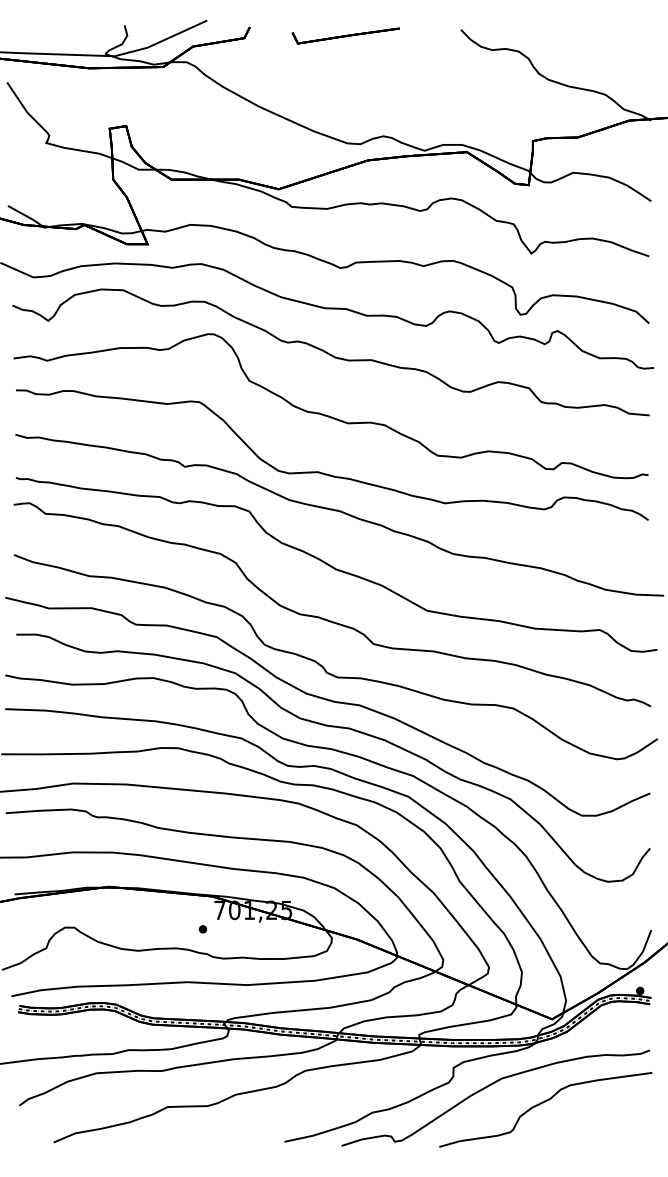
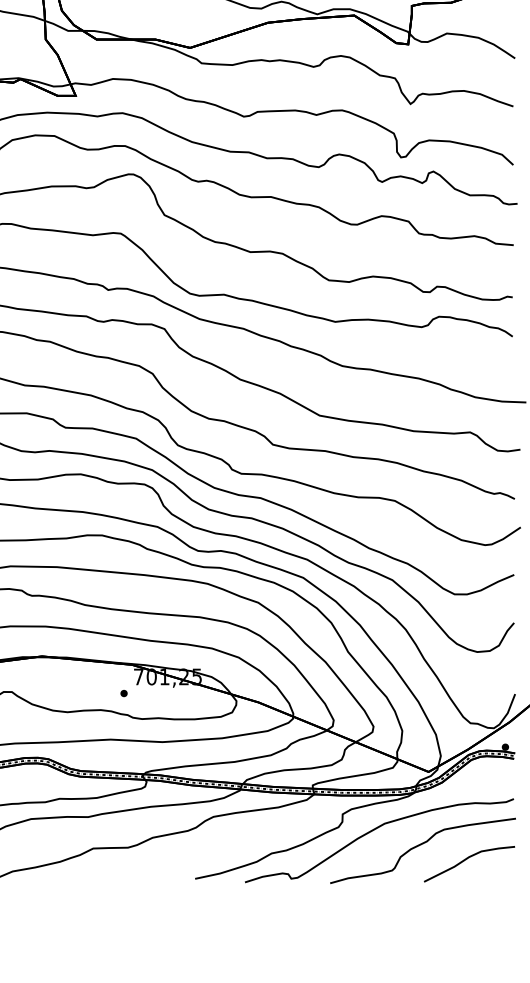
curve: (595, 1120) -> (466, 860), added

